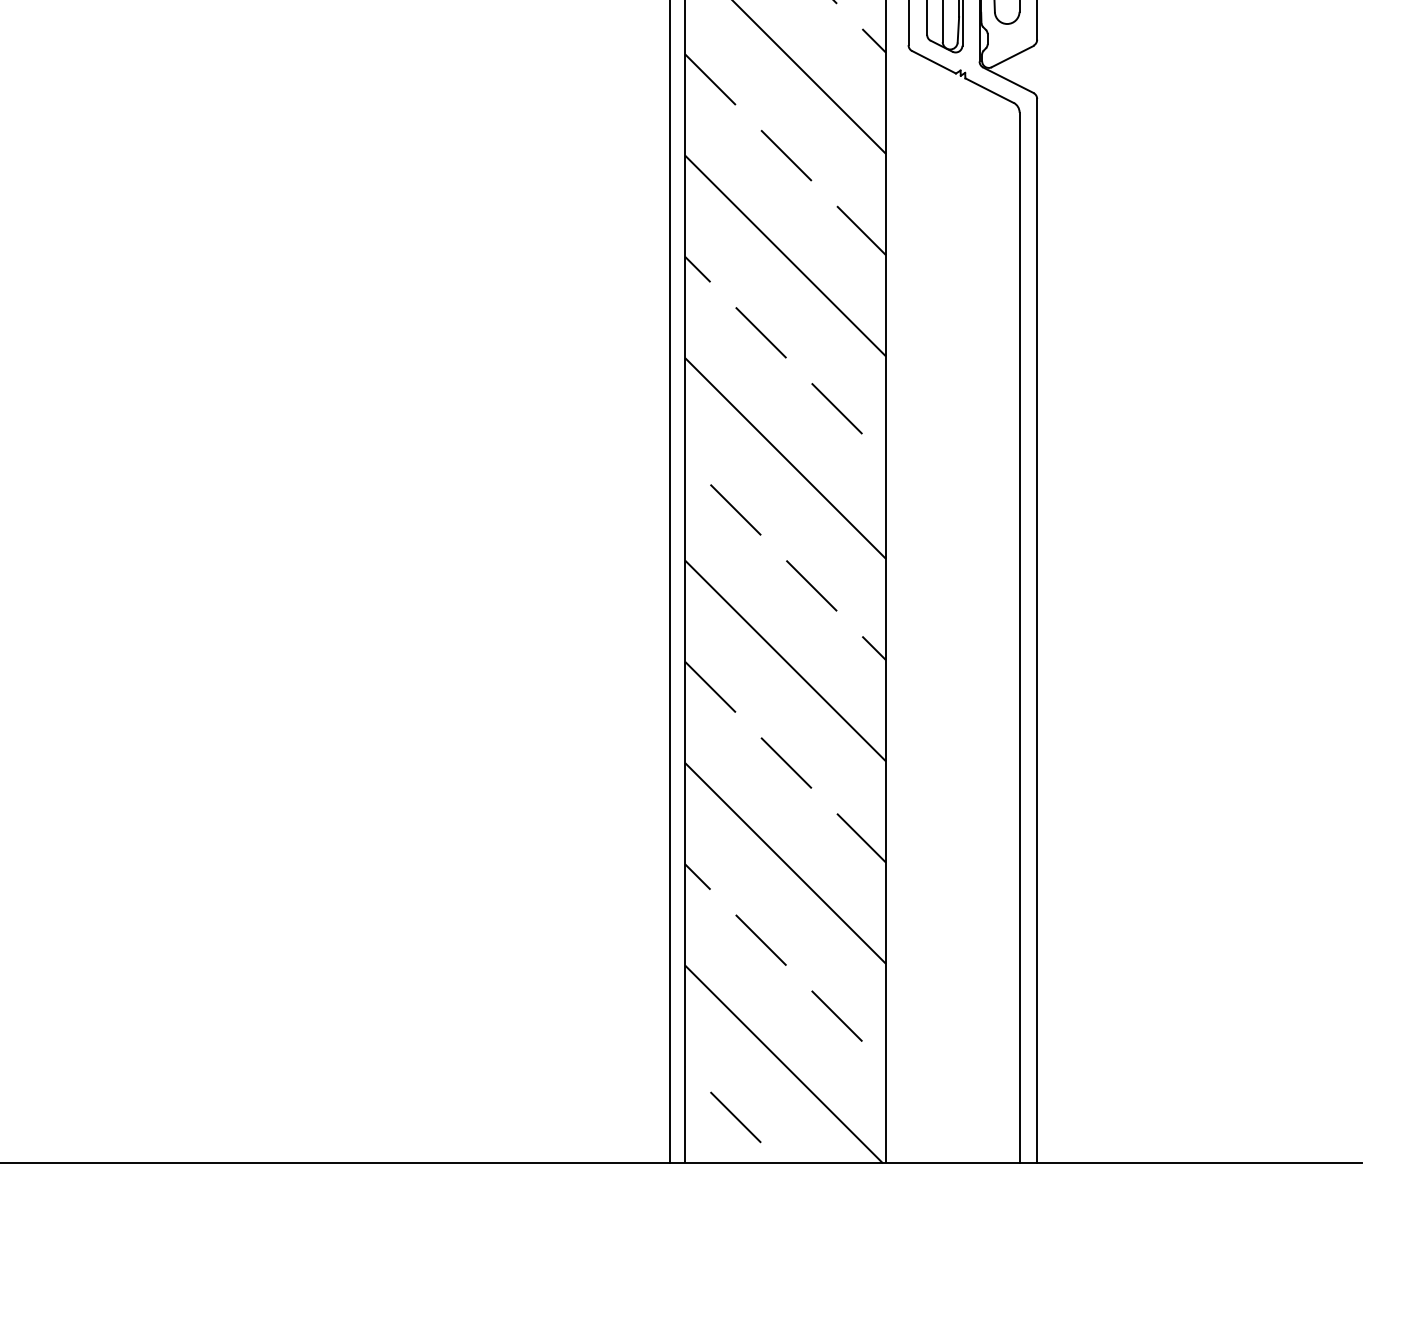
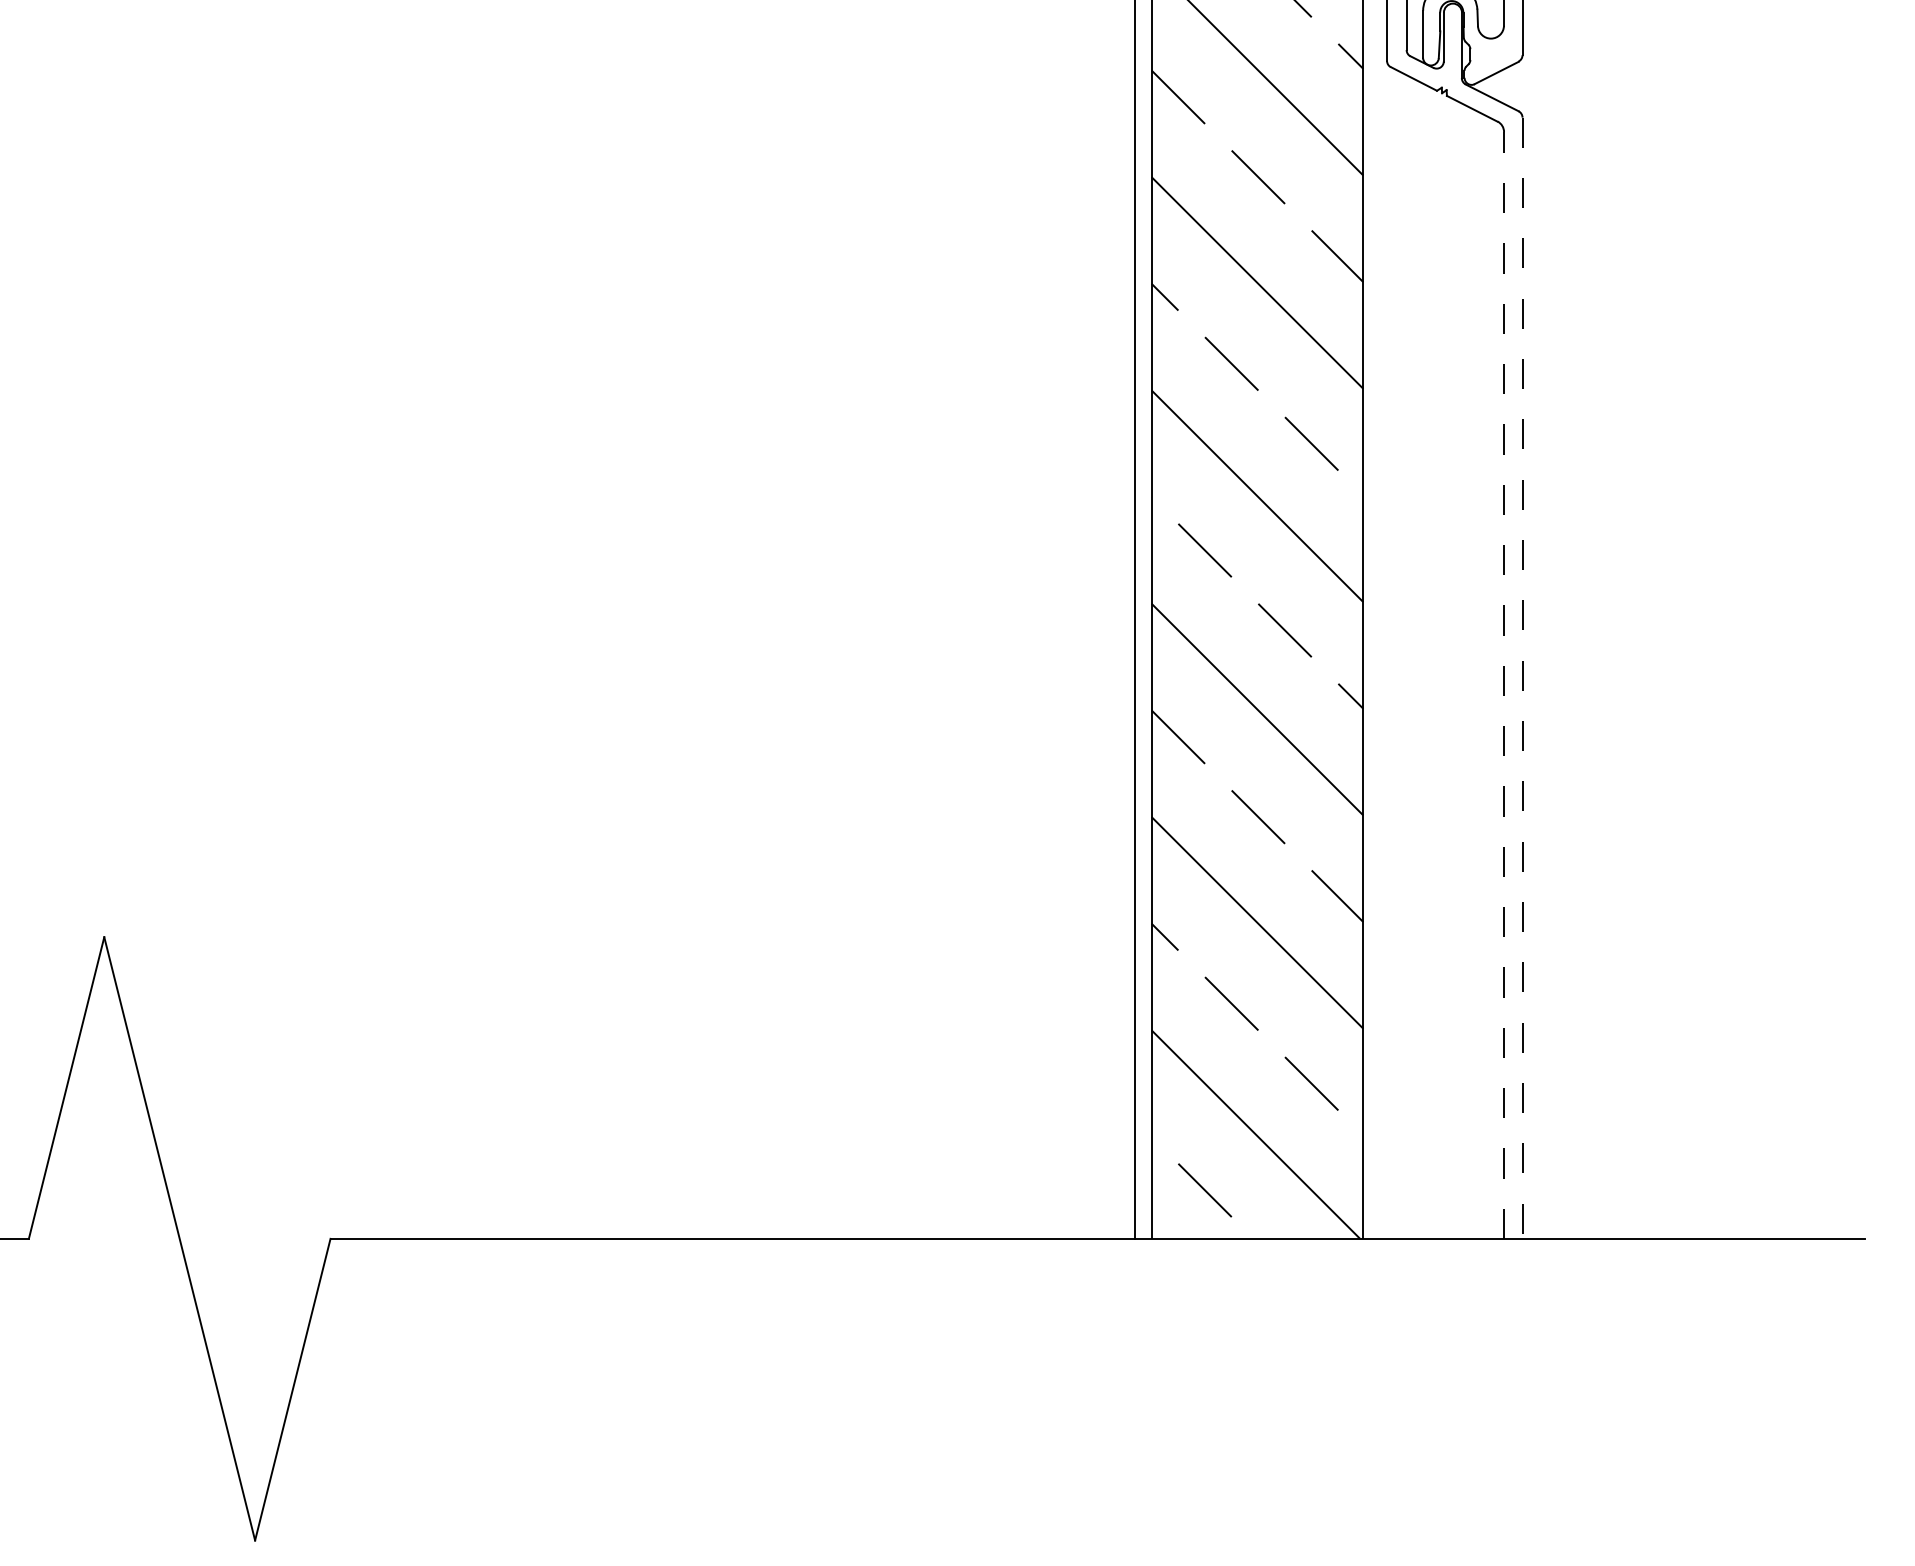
line: (1037, 631) -> (1522, 678), solid -> dashed
line: (1019, 637) -> (1503, 684), solid -> dashed

